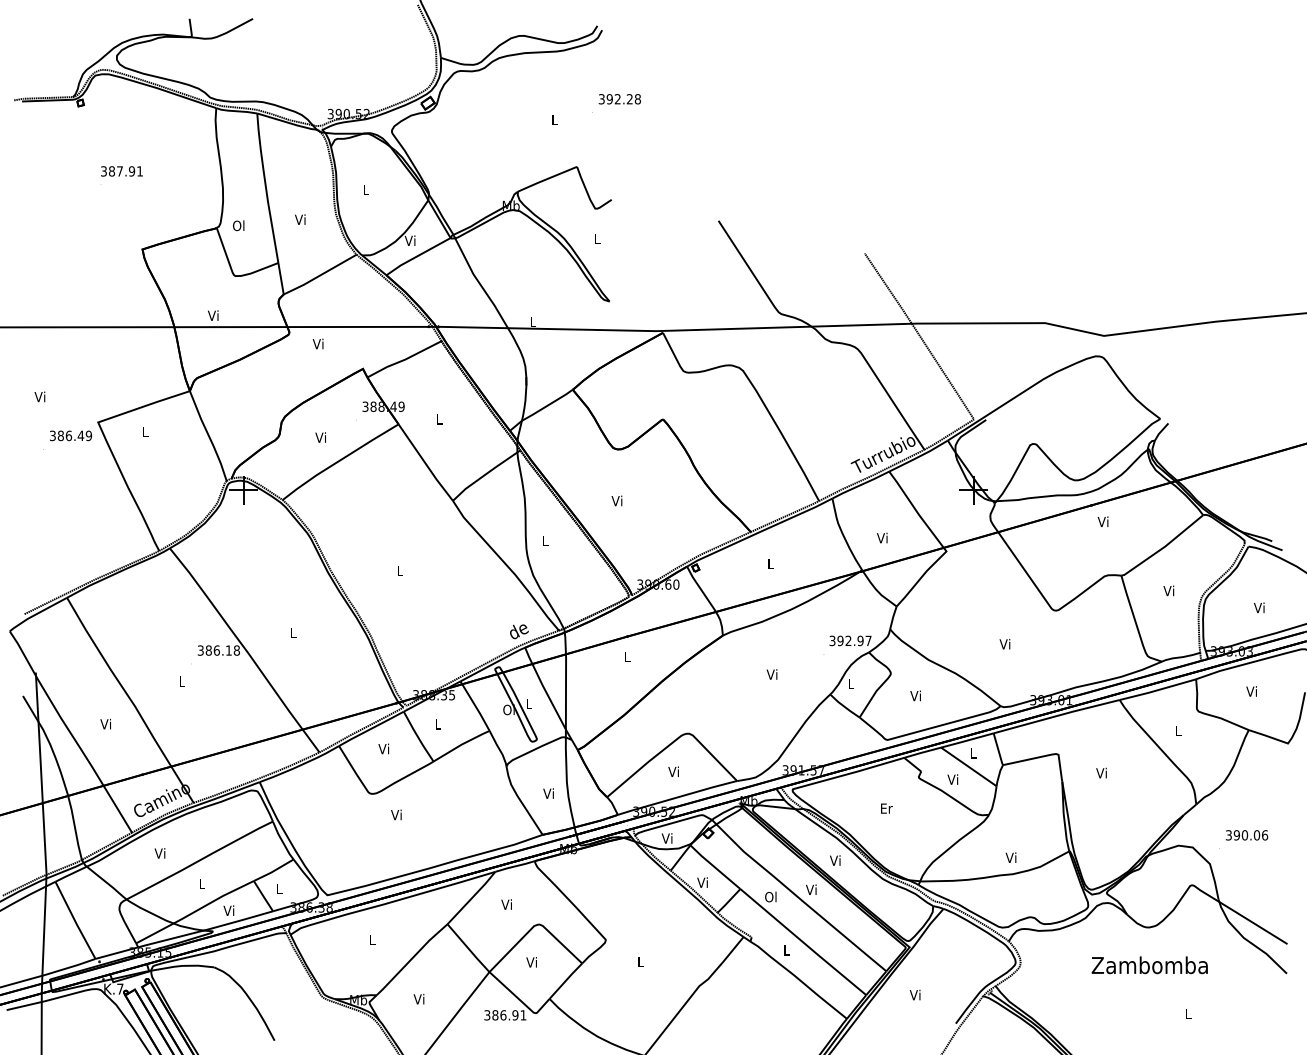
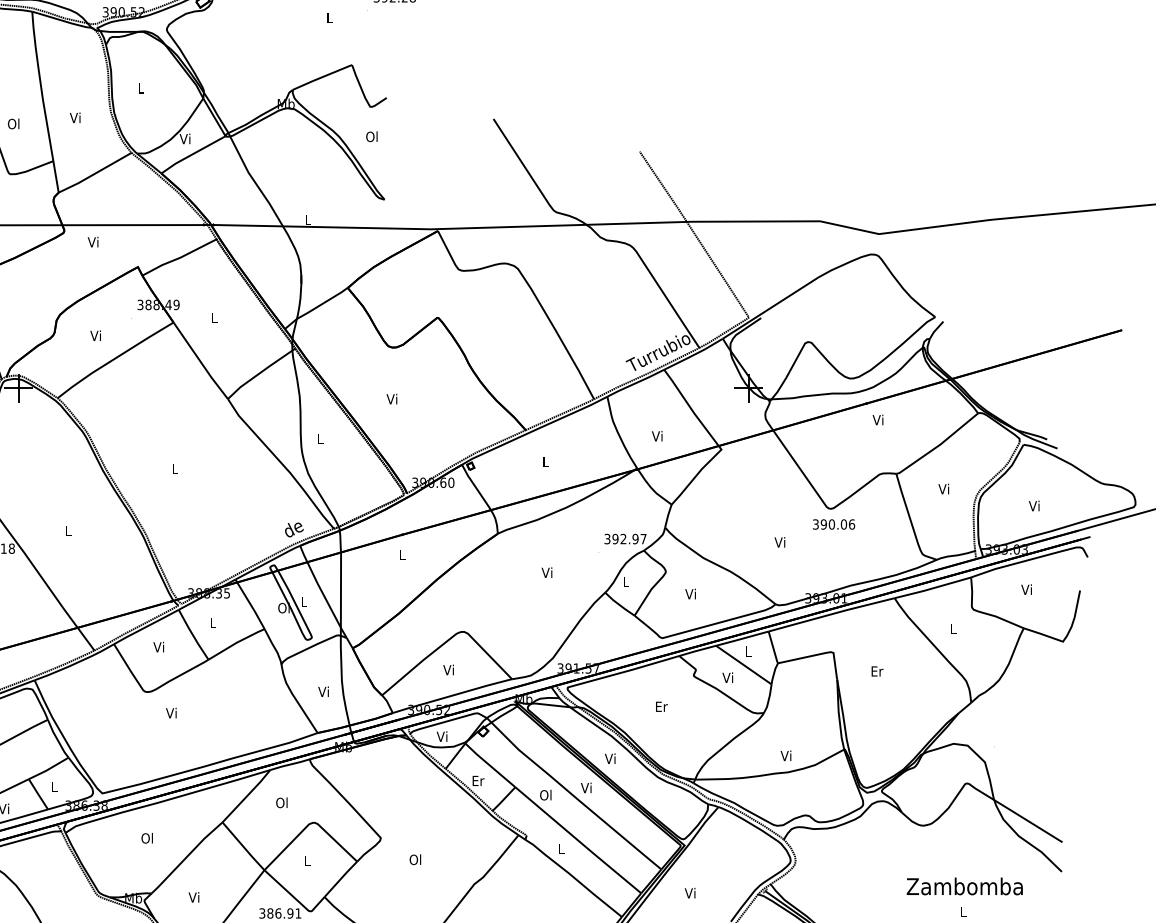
text: (596, 238) -> (371, 136), L -> Ol
text: (1102, 772) -> (877, 670), Vi -> Er
text: (1247, 835) -> (834, 524), moved
text: (703, 882) -> (478, 780), Vi -> Er
text: (506, 904) -> (281, 802), Vi -> Ol
text: (371, 939) -> (146, 837), L -> Ol
text: (640, 961) -> (415, 859), L -> Ol
text: (531, 962) -> (306, 860), Vi -> L
text: (1149, 965) -> (964, 886), moved

